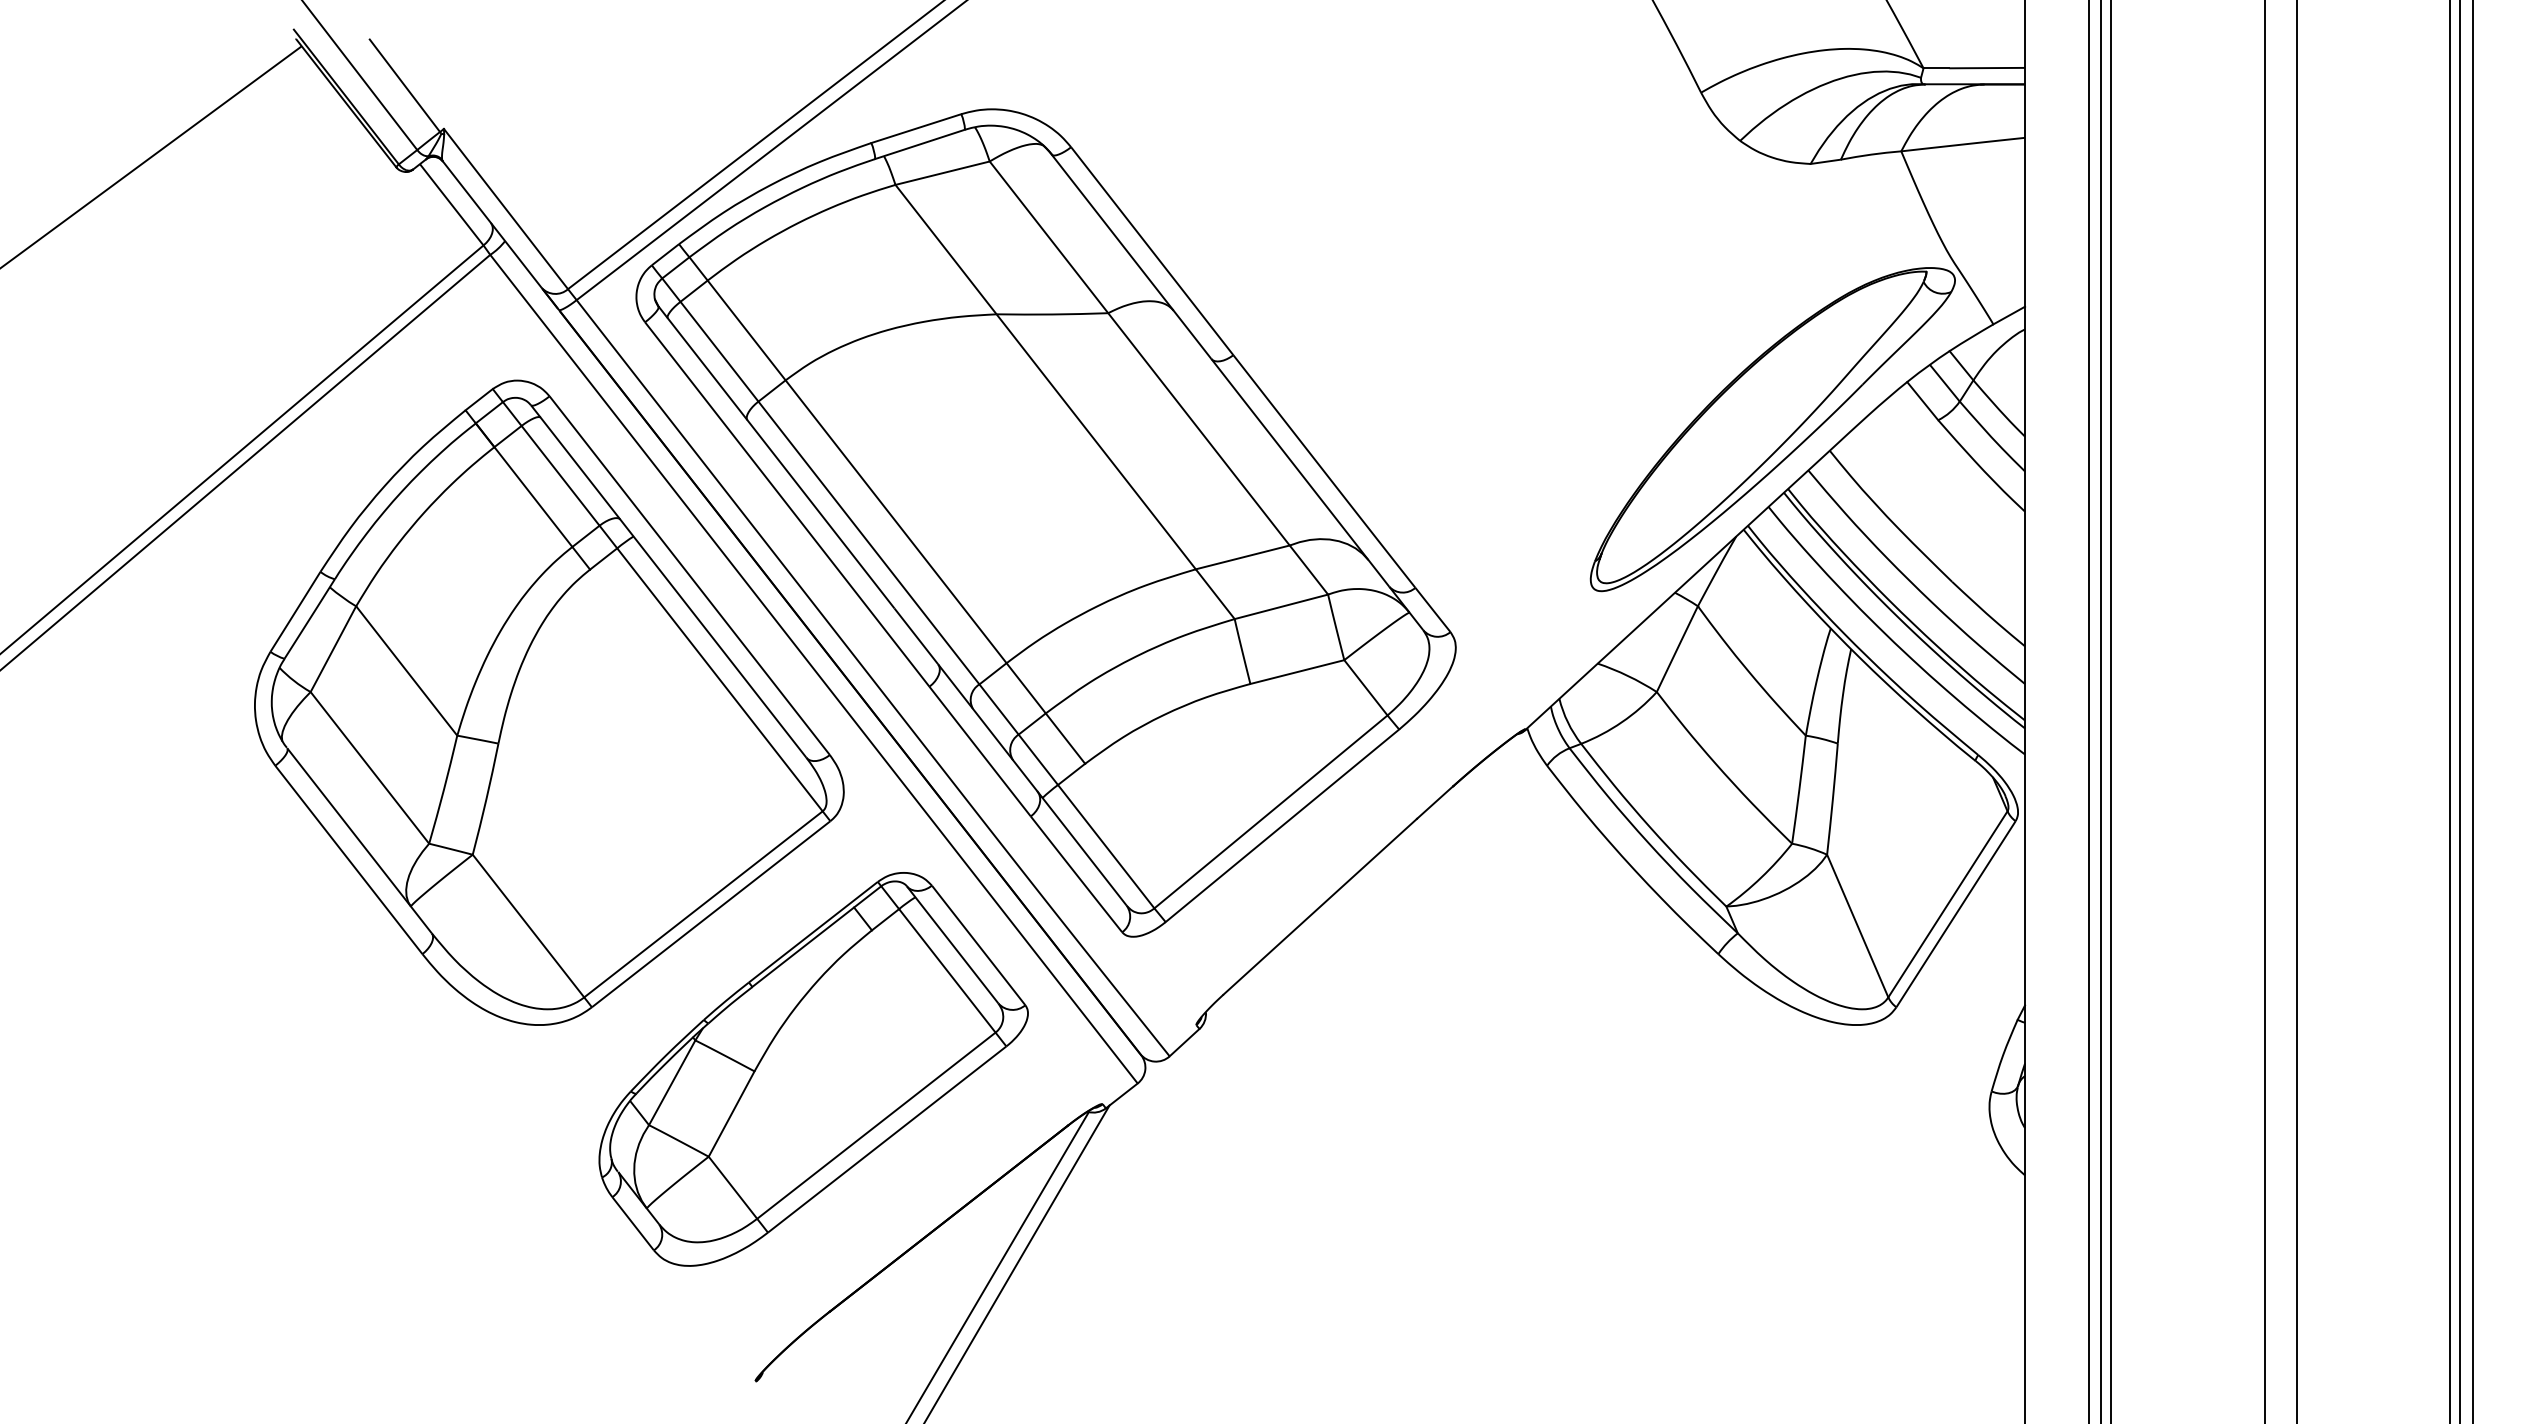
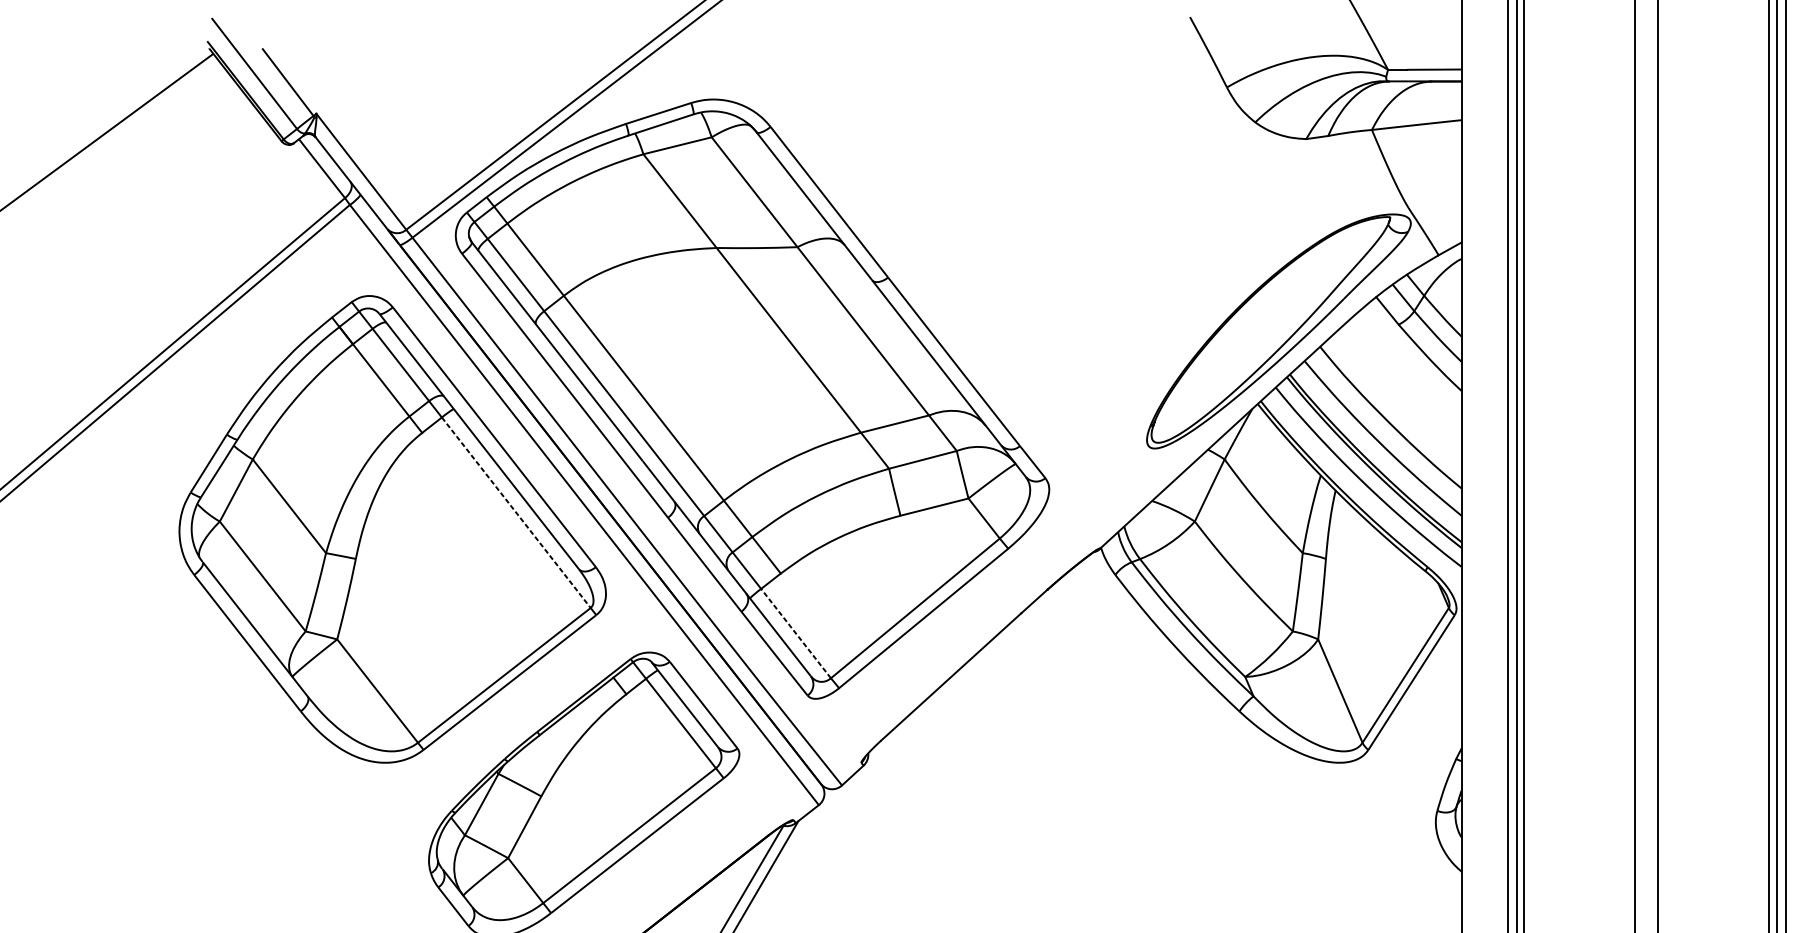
line: (719, 679) -> (515, 512), solid -> dashed
line: (1105, 846) -> (795, 633), solid -> dashed

